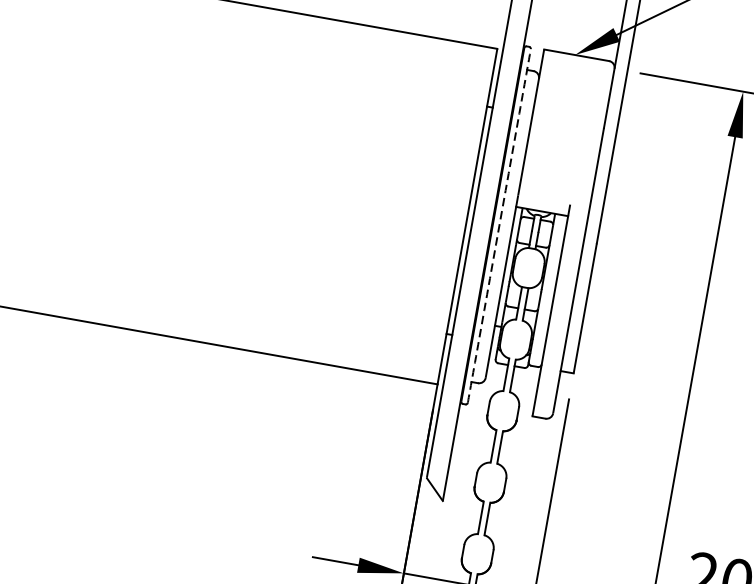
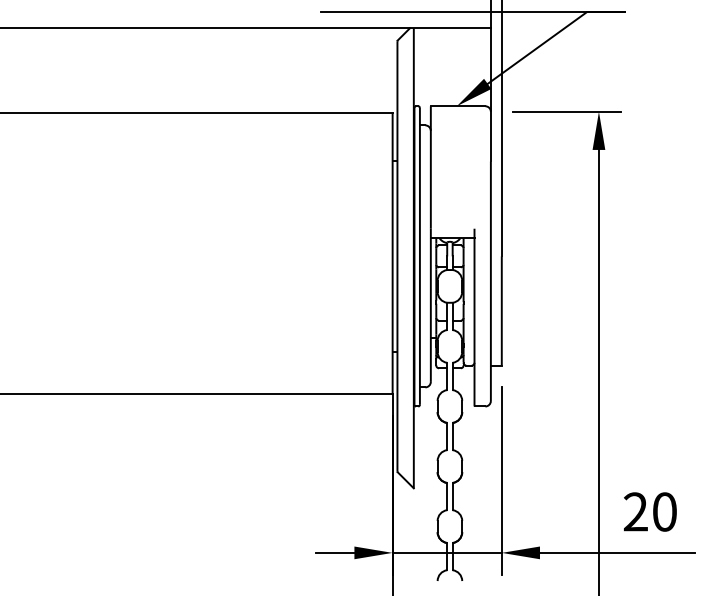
arc: (498, 226) -> (419, 256), dashed -> solid

